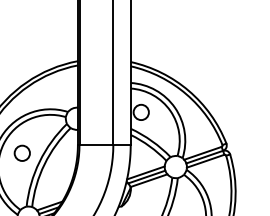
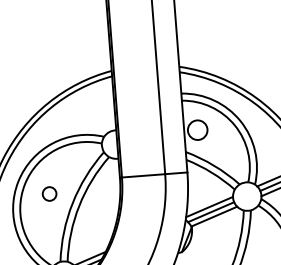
circle: (21, 152) -> (48, 193), size x0.7

